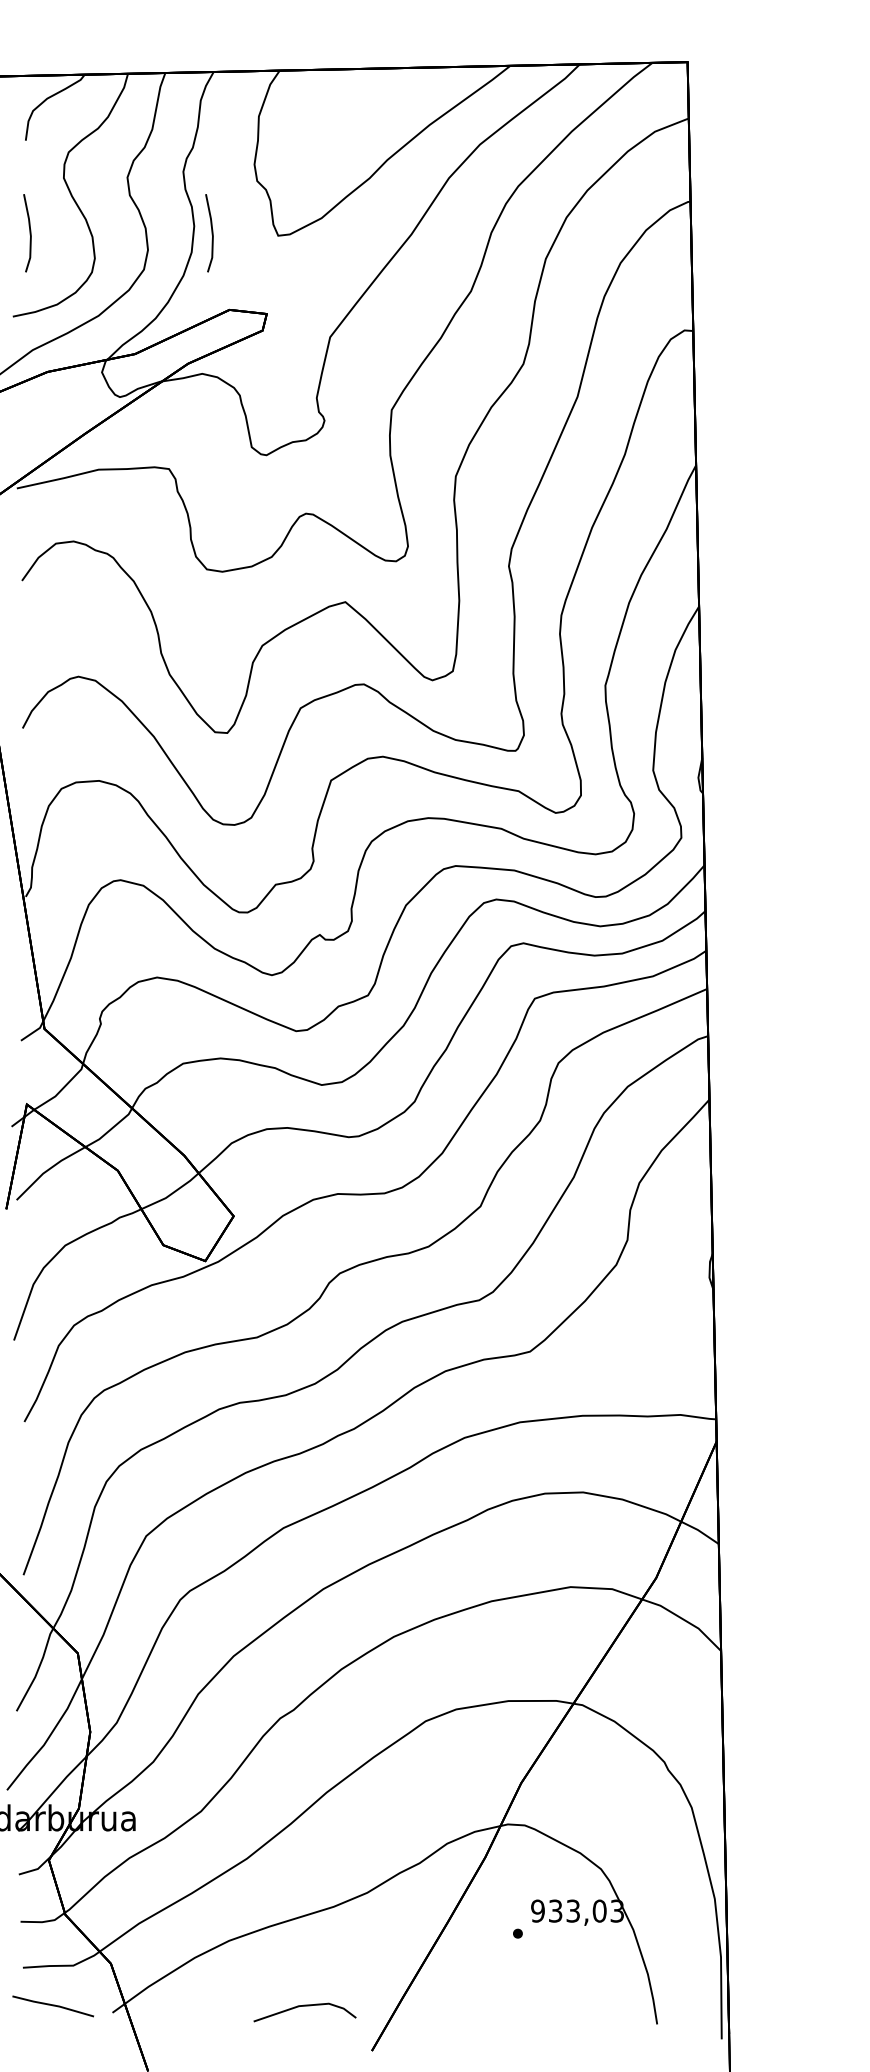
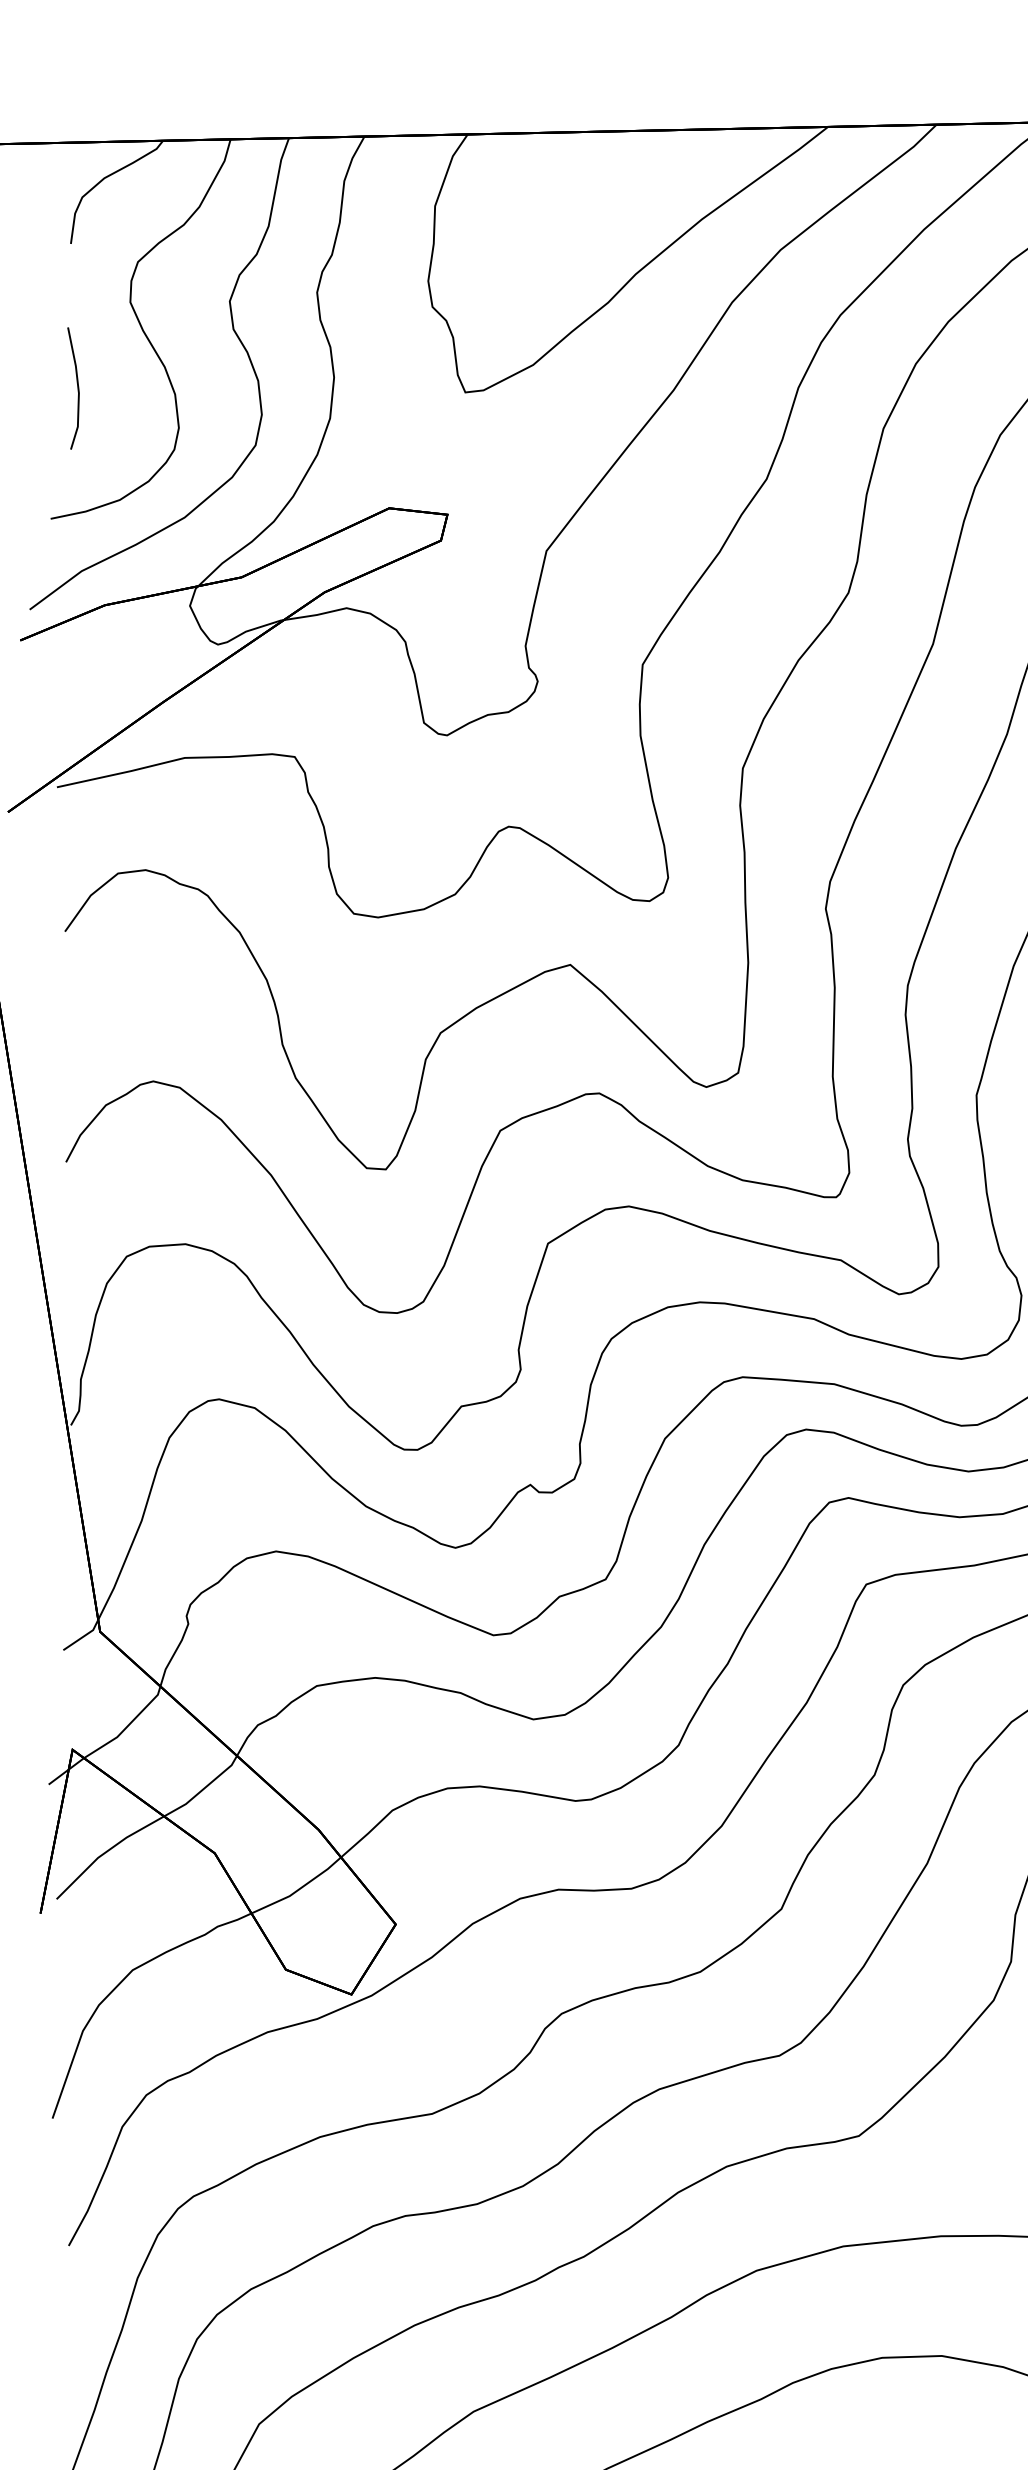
line: (211, 233) -> (361, 388), removed

